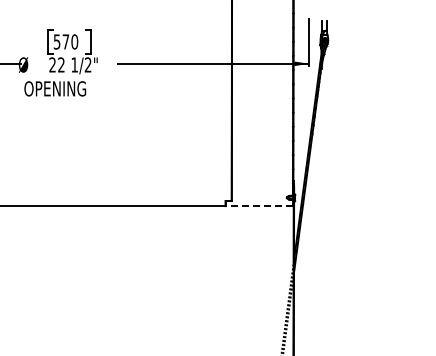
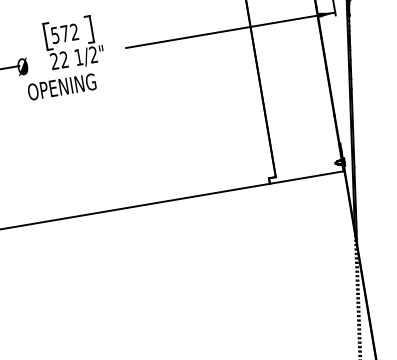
text: (74, 41) -> (74, 31), 570 -> 572
line: (259, 206) -> (307, 177), dashed -> solid

